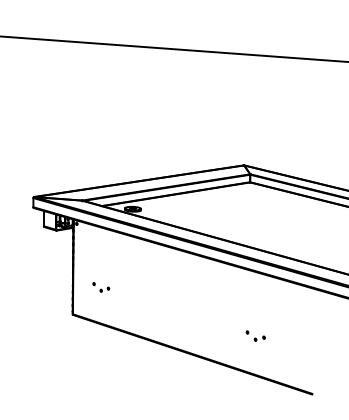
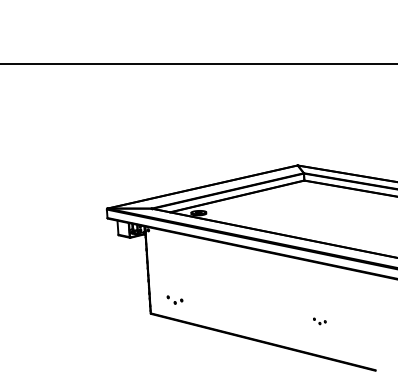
part: (100, 286) -> (174, 299), moved
part: (255, 336) -> (319, 321), size x0.7

